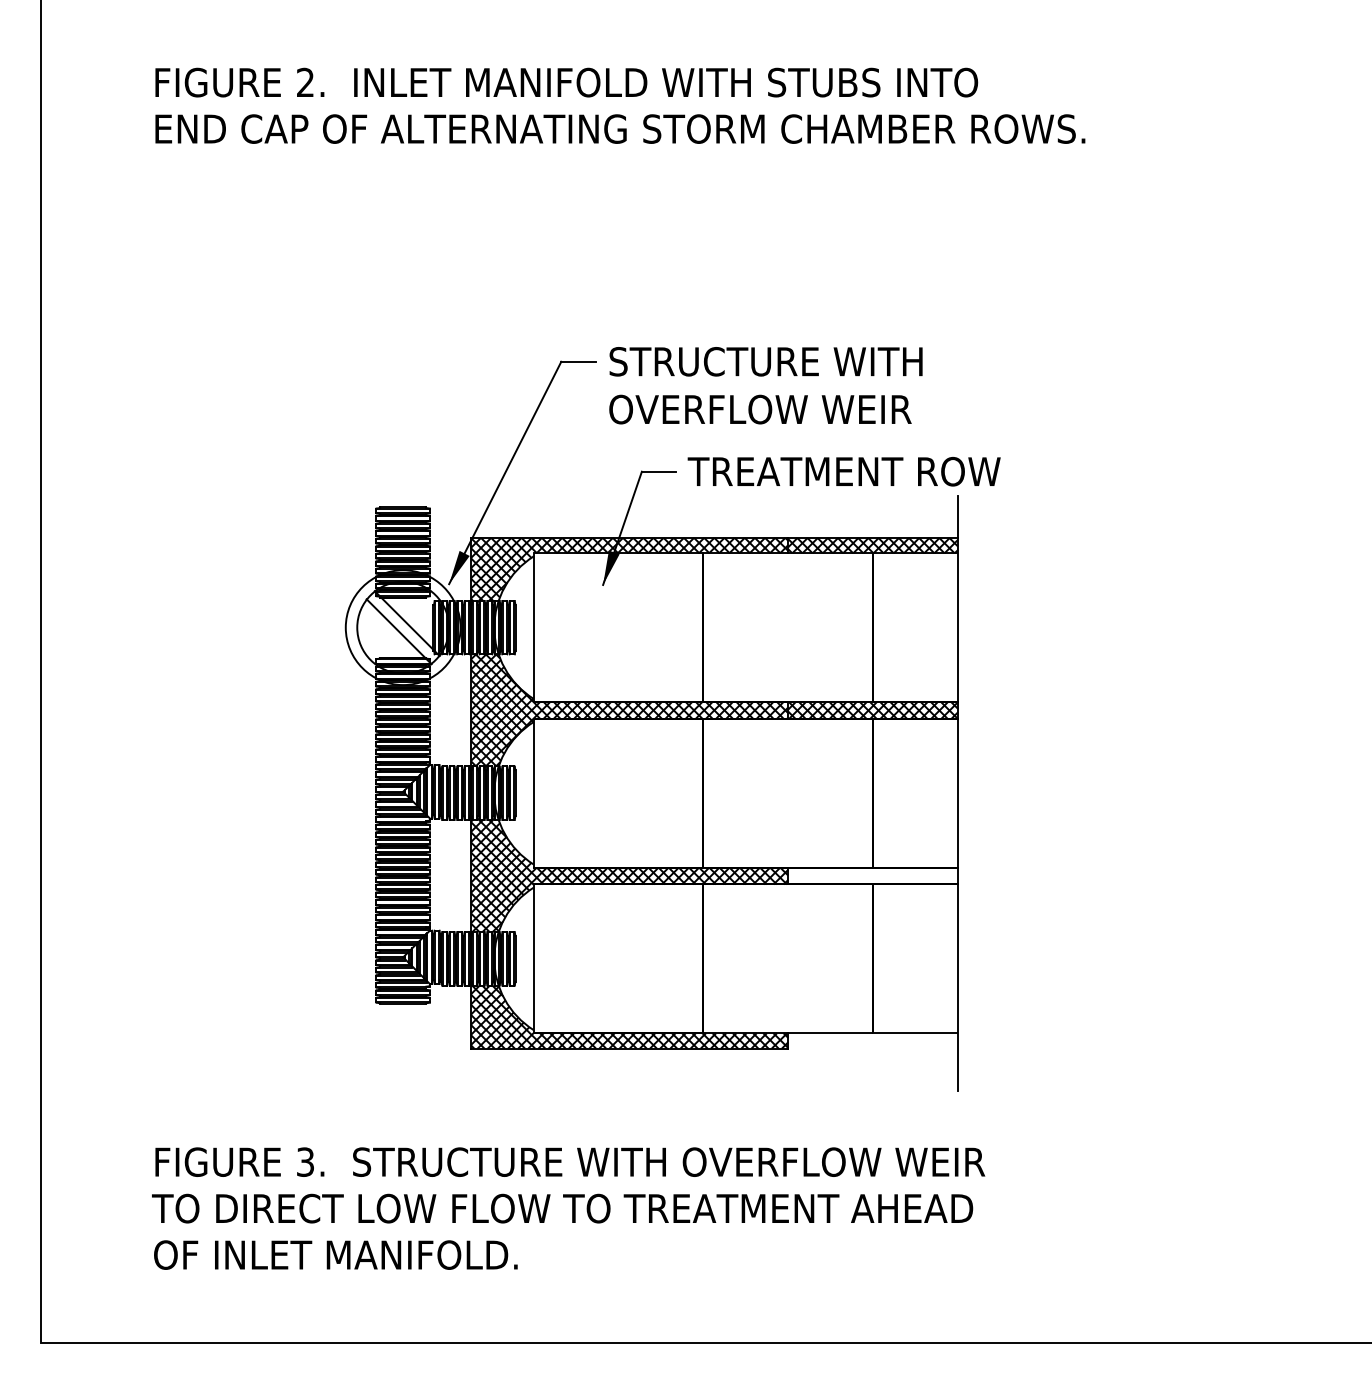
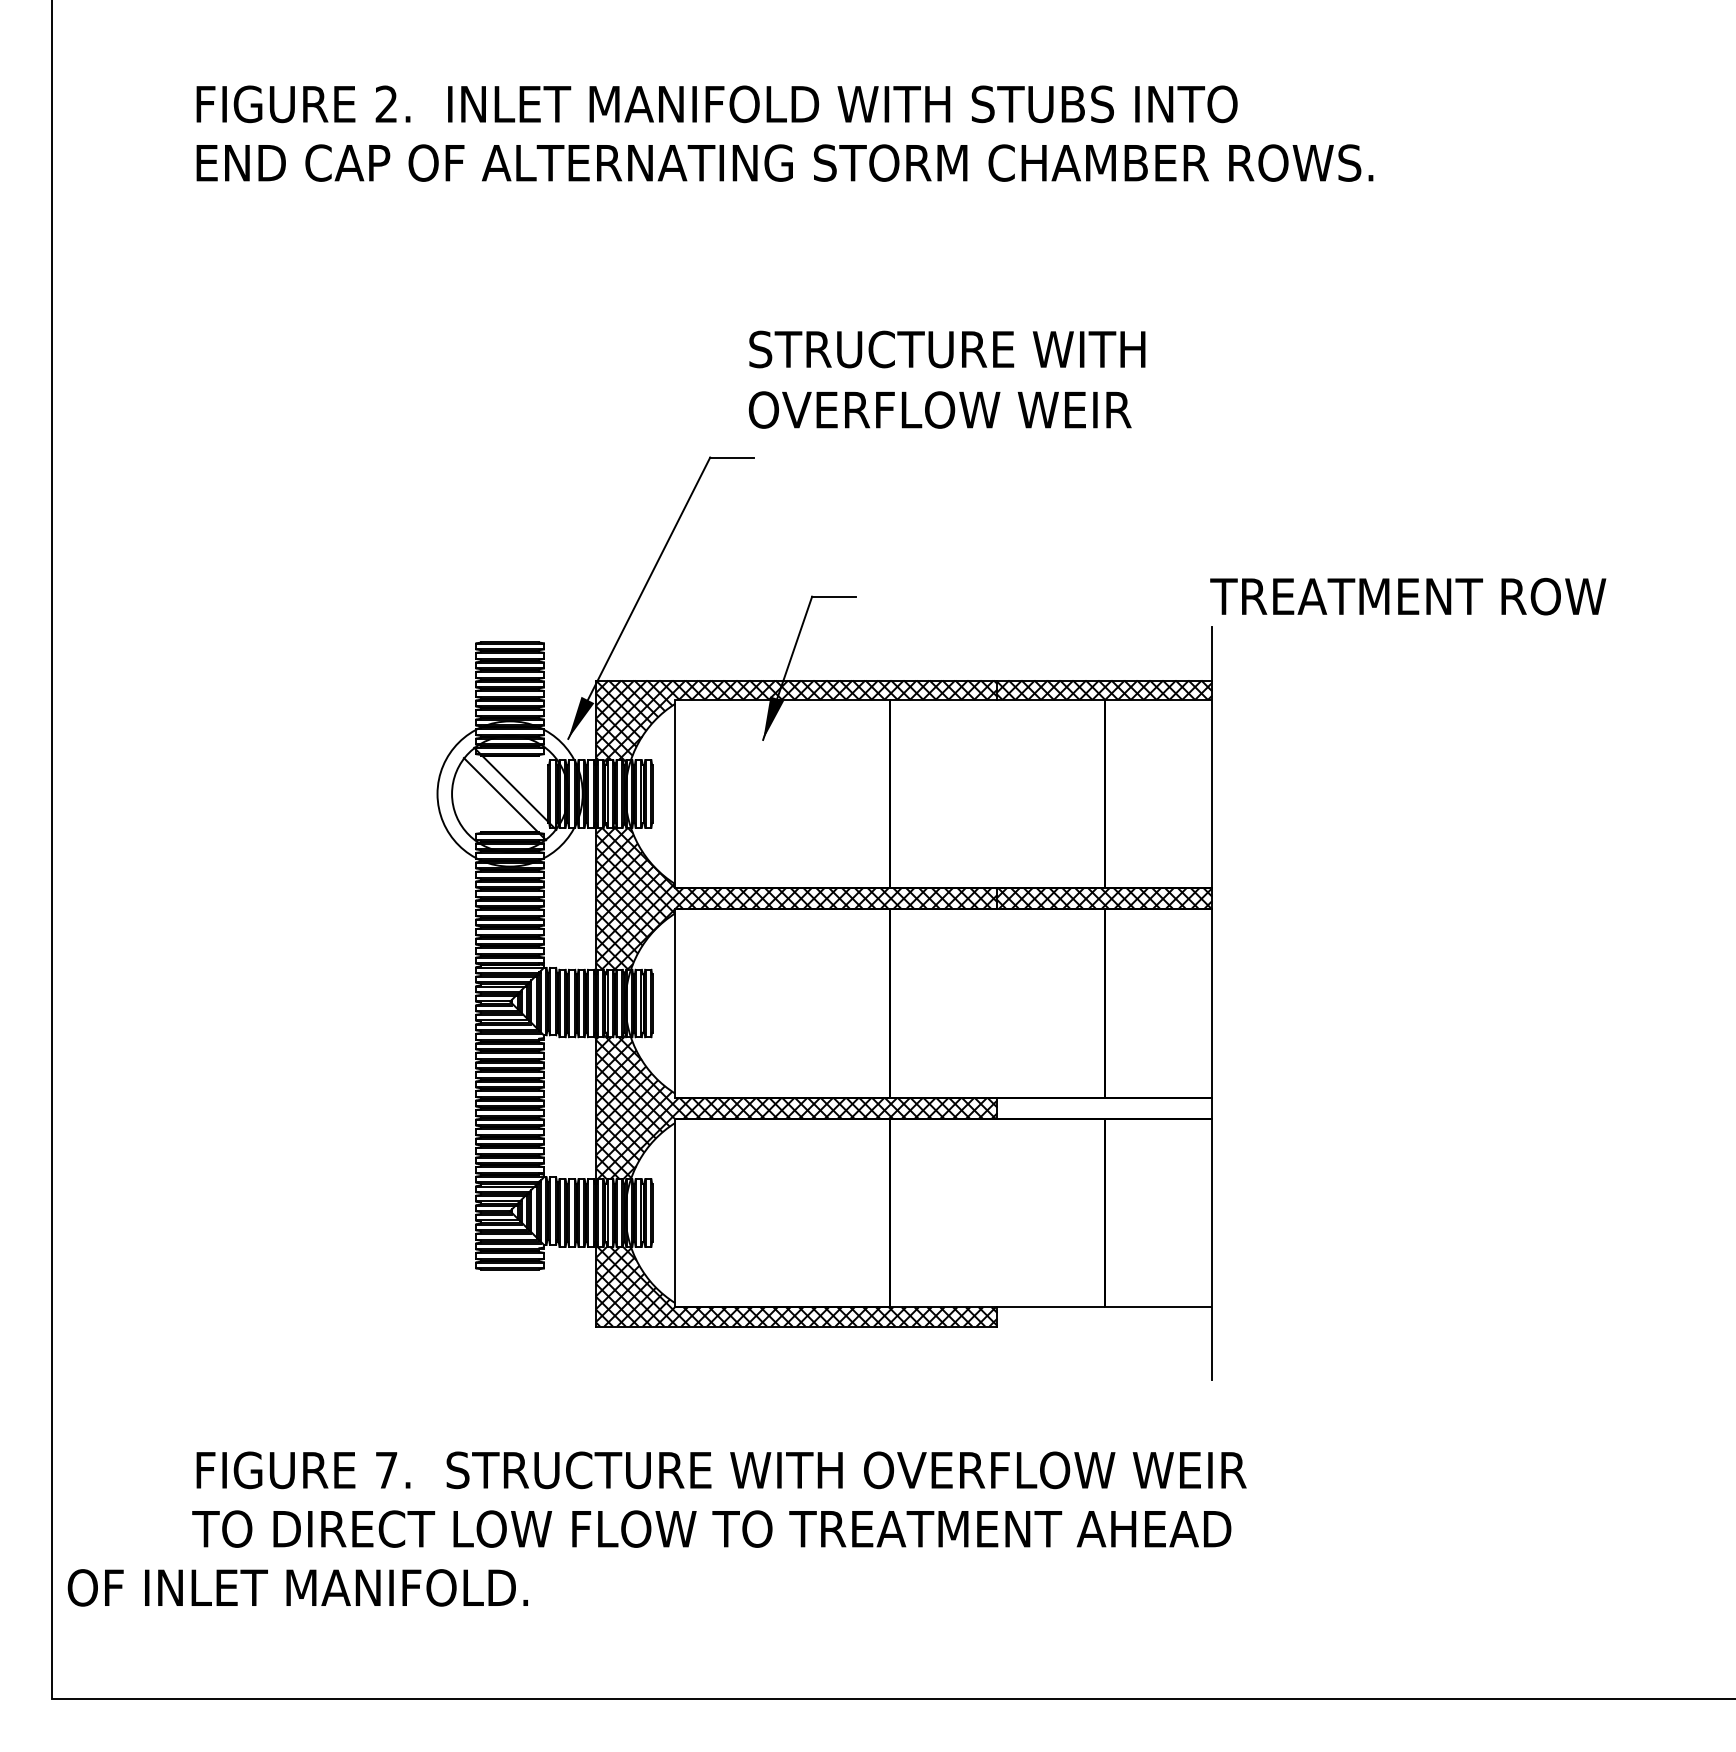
text: (766, 385) -> (947, 379), moved
text: (844, 471) -> (1408, 596), moved
text: (305, 1162) -> (386, 1470), 3. -> 7.
text: (335, 1254) -> (297, 1587), moved

